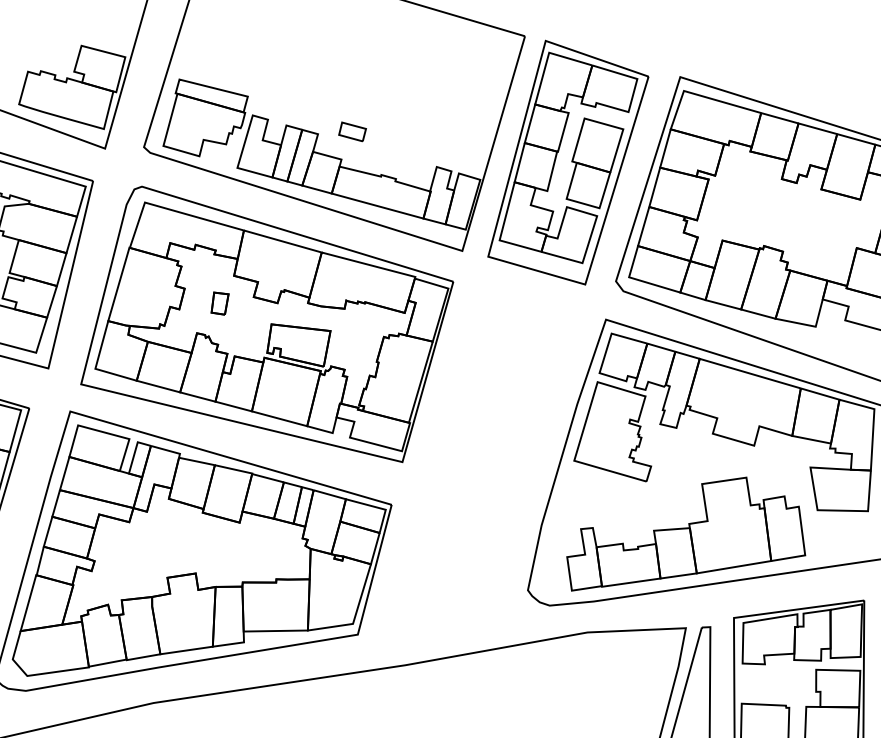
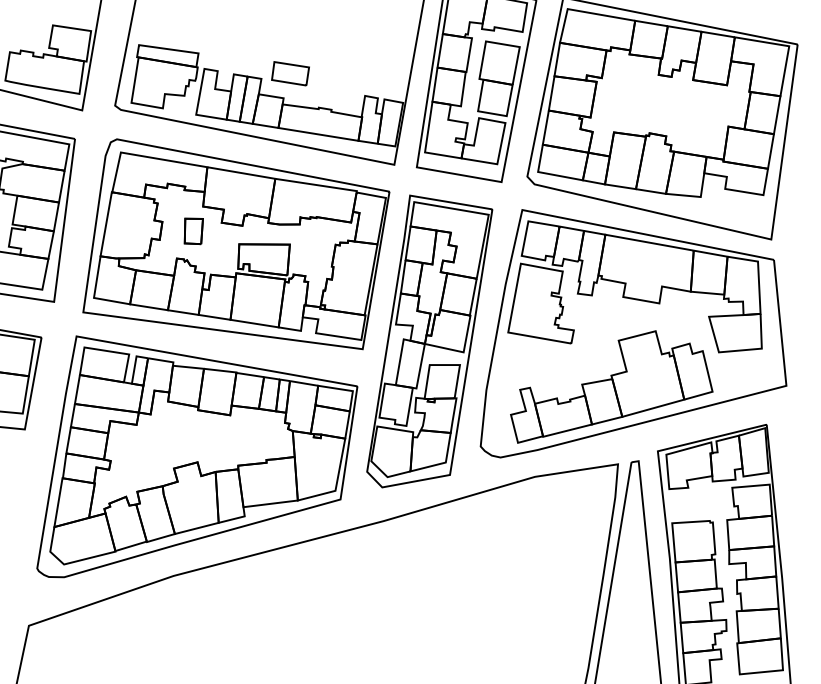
part: (352, 131) -> (290, 73), size x1.67
part: (219, 303) -> (193, 231), size x1.43
part: (481, 461) -> (429, 341), added

